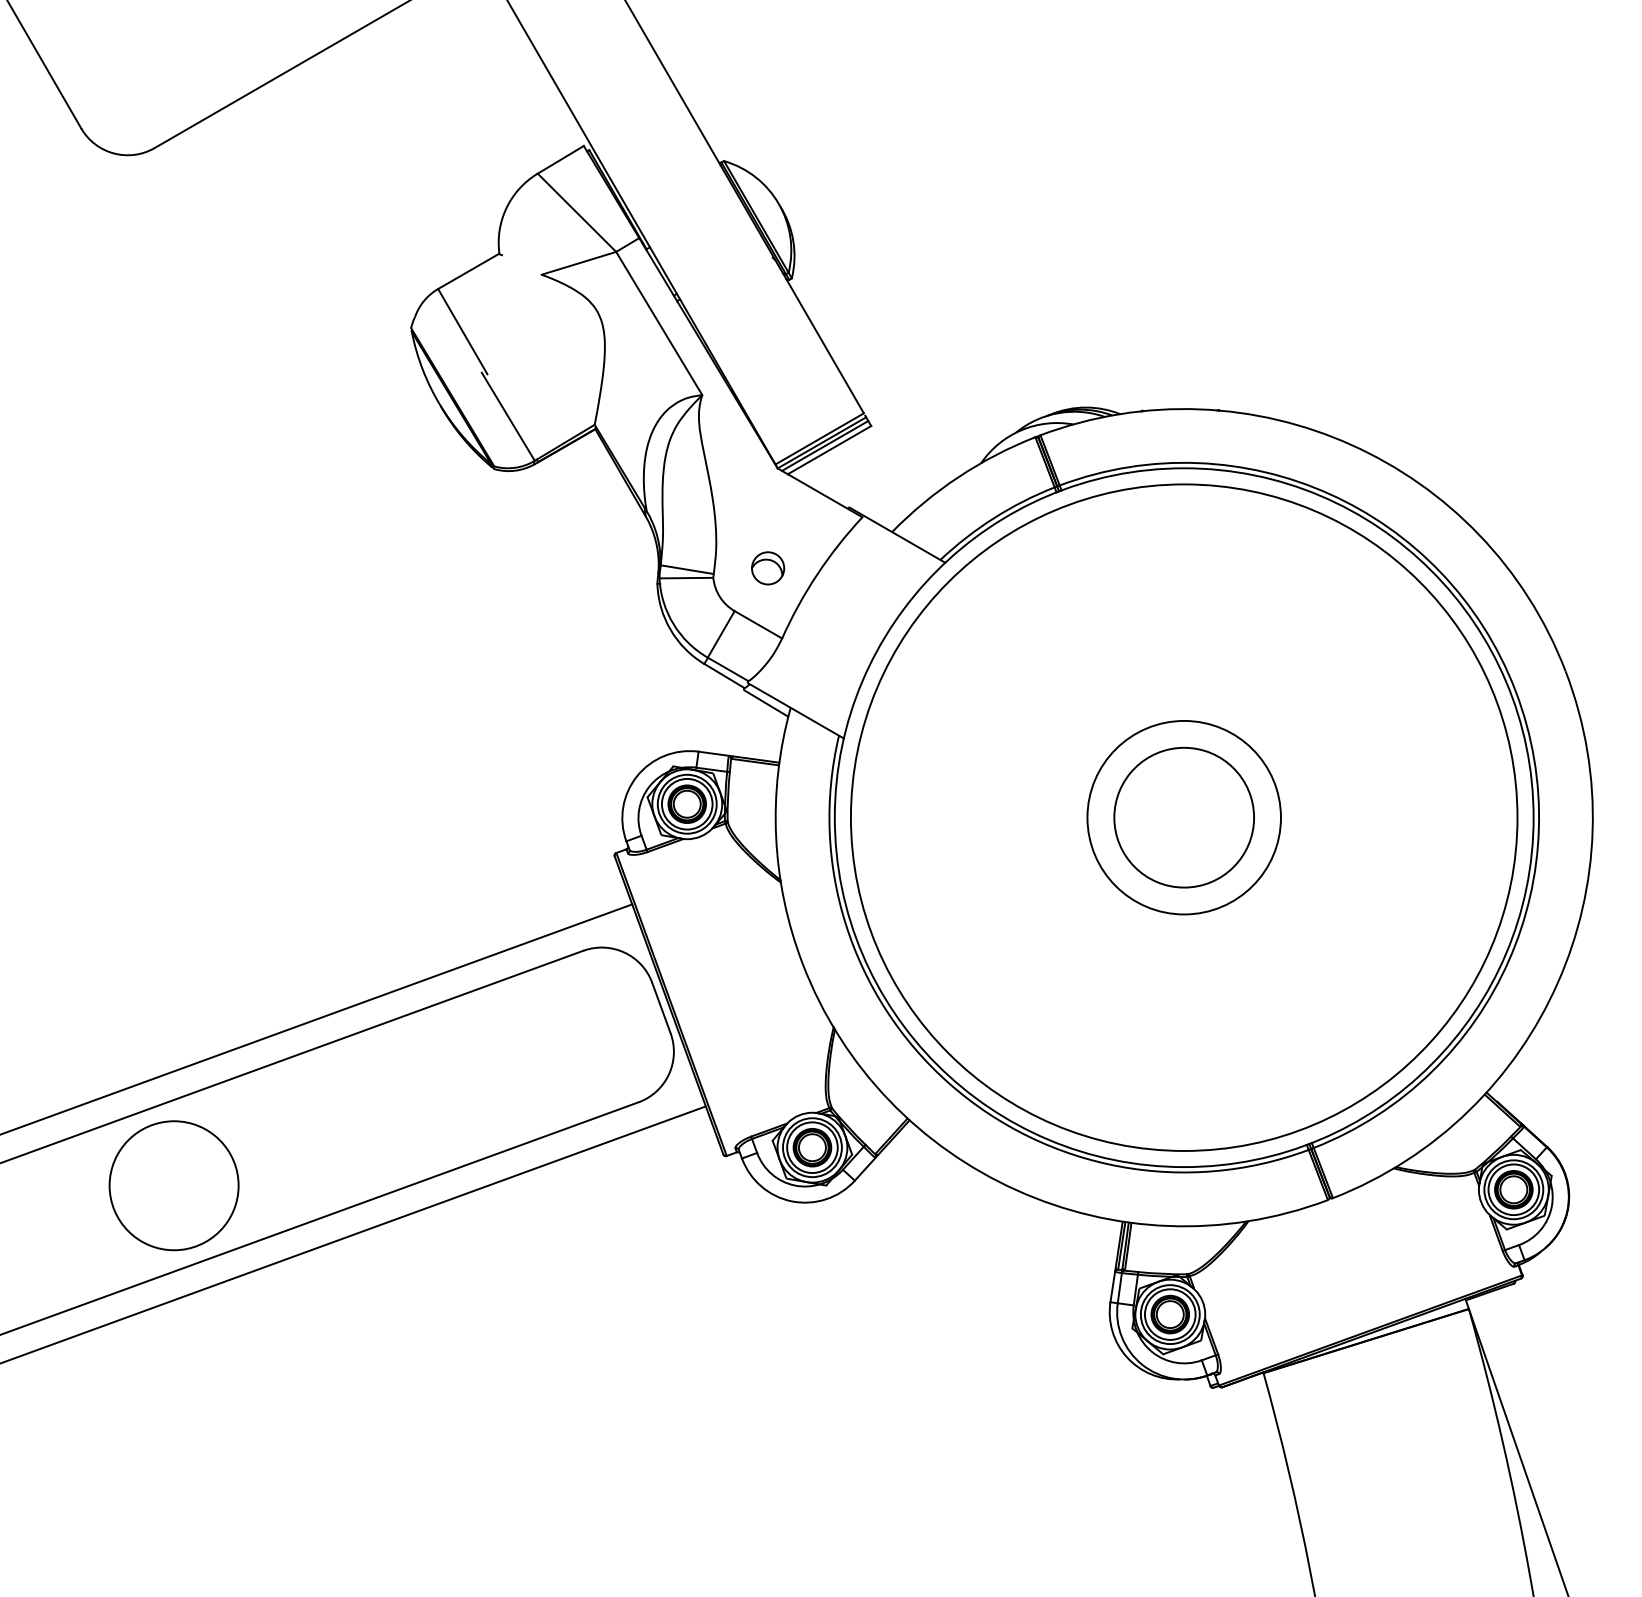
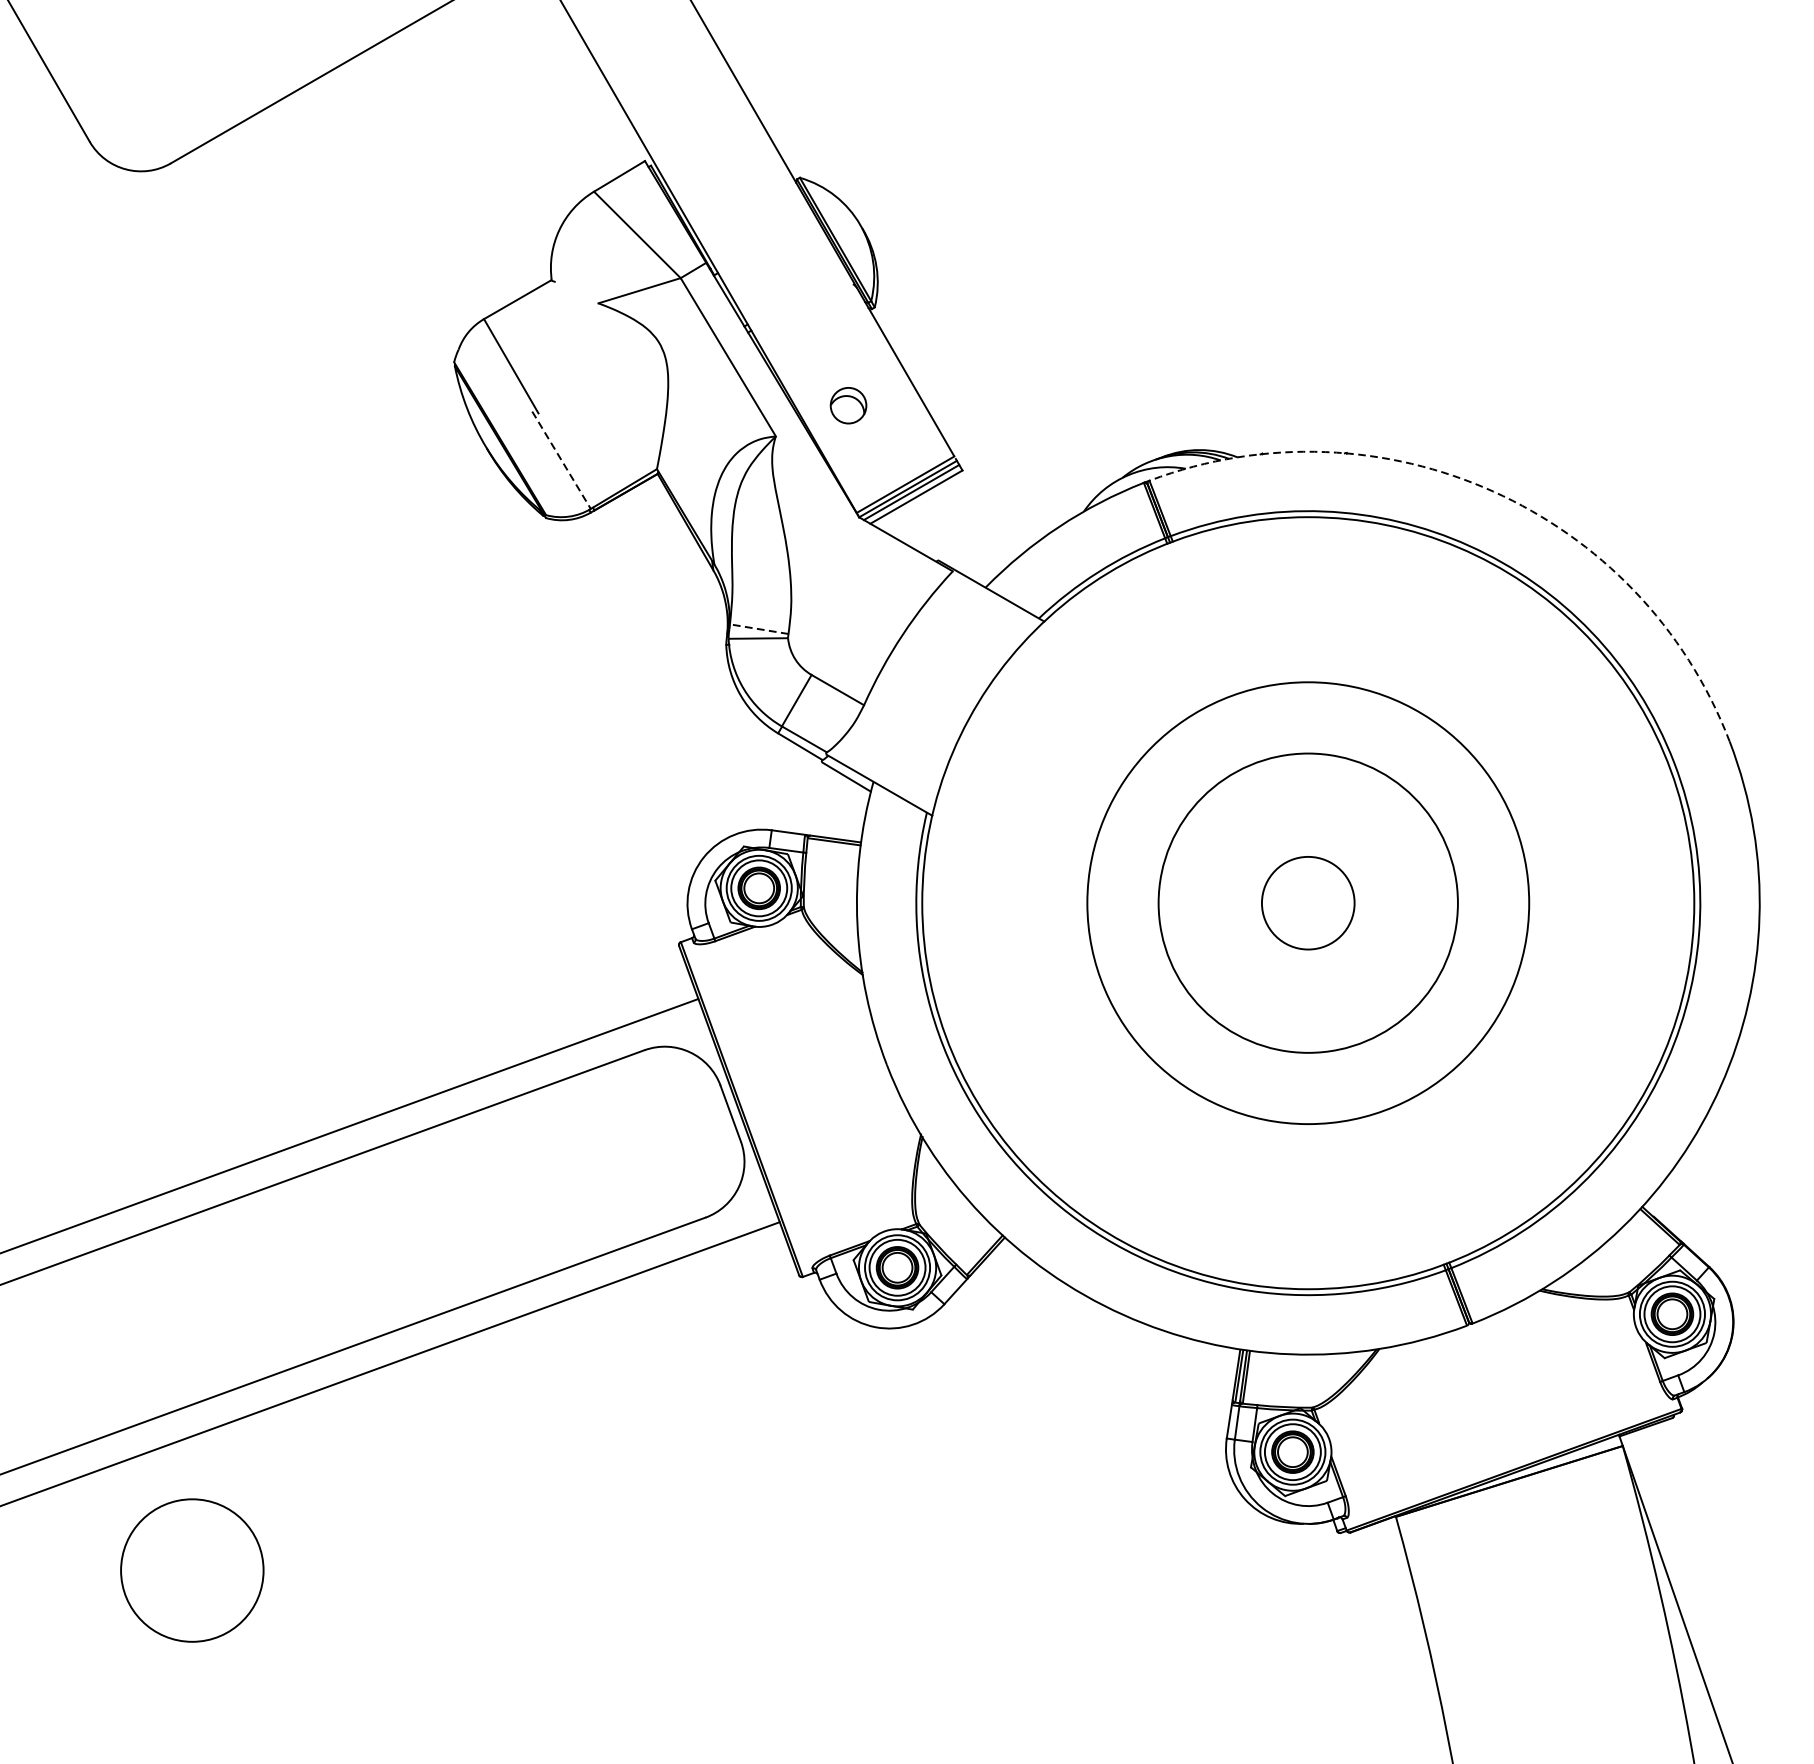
line: (508, 417) -> (561, 461), solid -> dashed
arc: (1351, 445) -> (1493, 492), solid -> dashed
part: (768, 568) -> (848, 405), moved
line: (687, 569) -> (759, 629), solid -> dashed
circle: (1183, 817) -> (1307, 902), size x0.6
circle: (1183, 817) -> (1307, 902), size x1.4
circle: (1184, 817) -> (1308, 902), size x0.6
circle: (173, 1185) -> (191, 1570), moved

